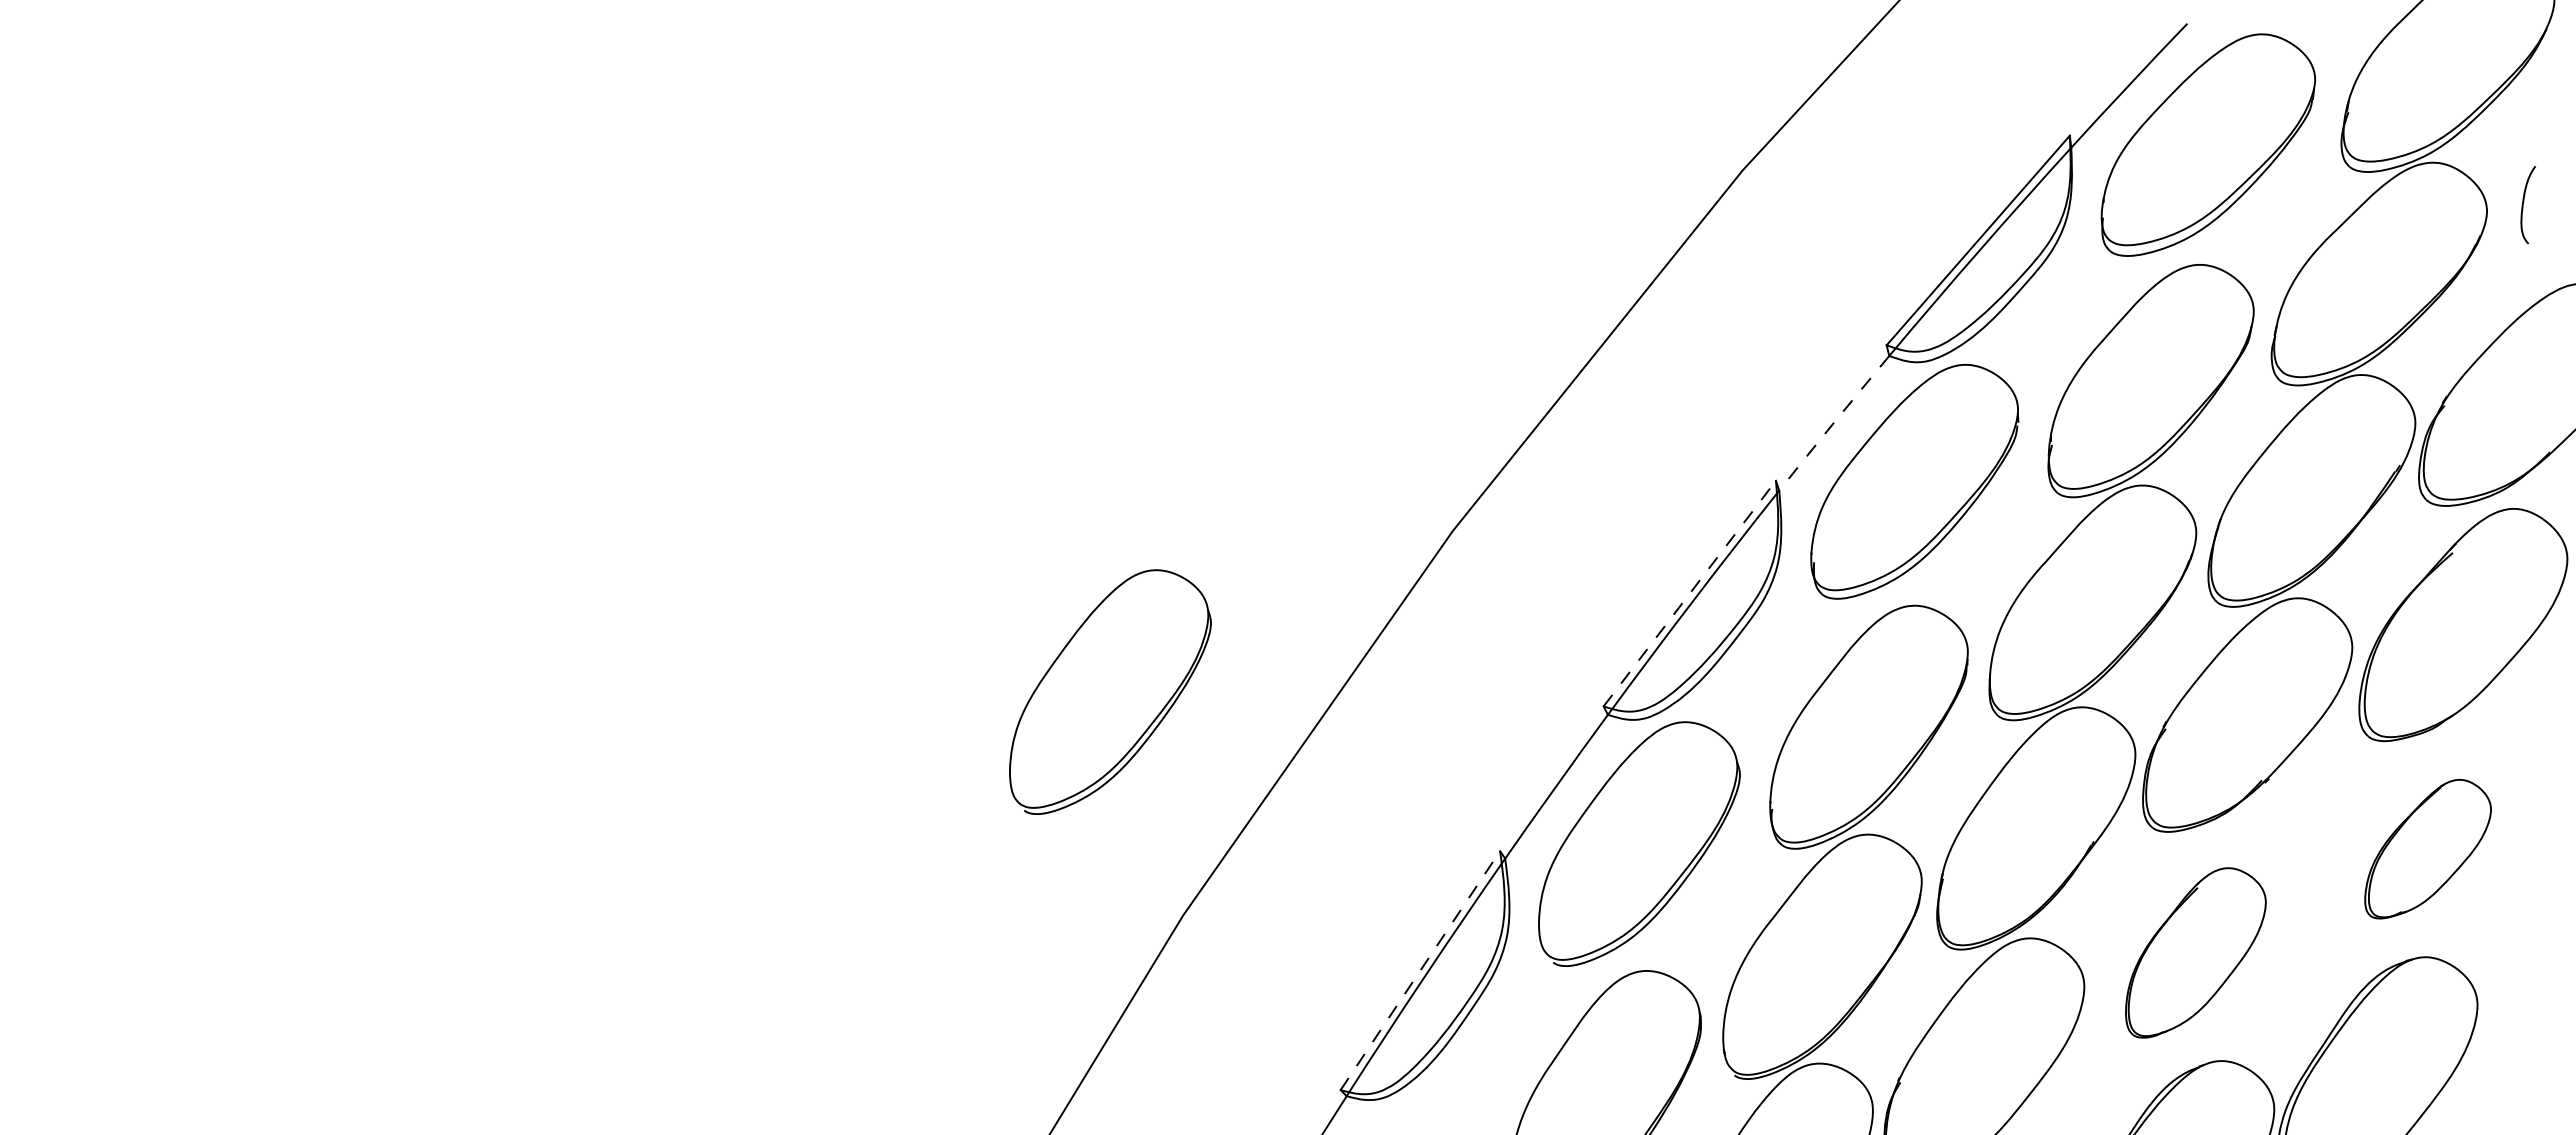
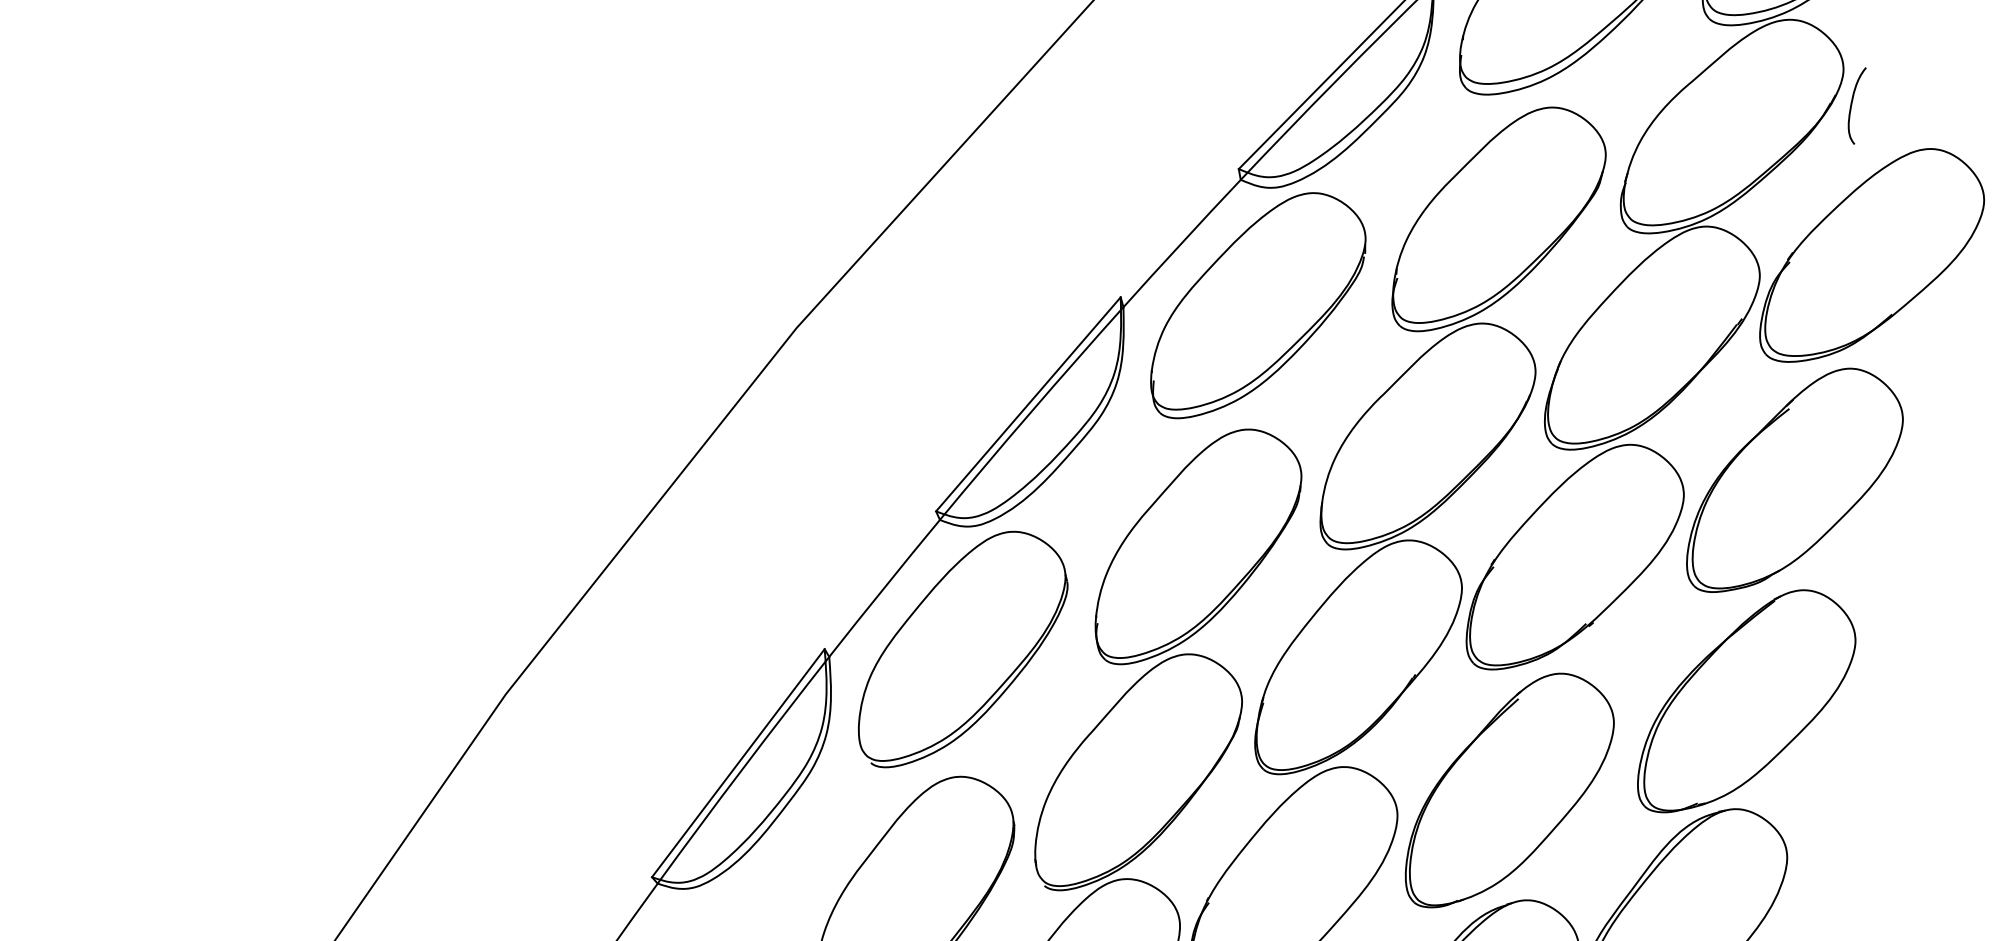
curve: (2523, 205) -> (1851, 105), moved
arc: (1833, 423) -> (1181, 243), dashed -> solid
line: (1689, 593) -> (1028, 404), dashed -> solid
part: (1110, 691) -> (446, 467), removed
part: (2427, 848) -> (1746, 701), size x1.67
part: (2195, 952) -> (1509, 790), size x1.43
line: (1420, 970) -> (738, 763), dashed -> solid

